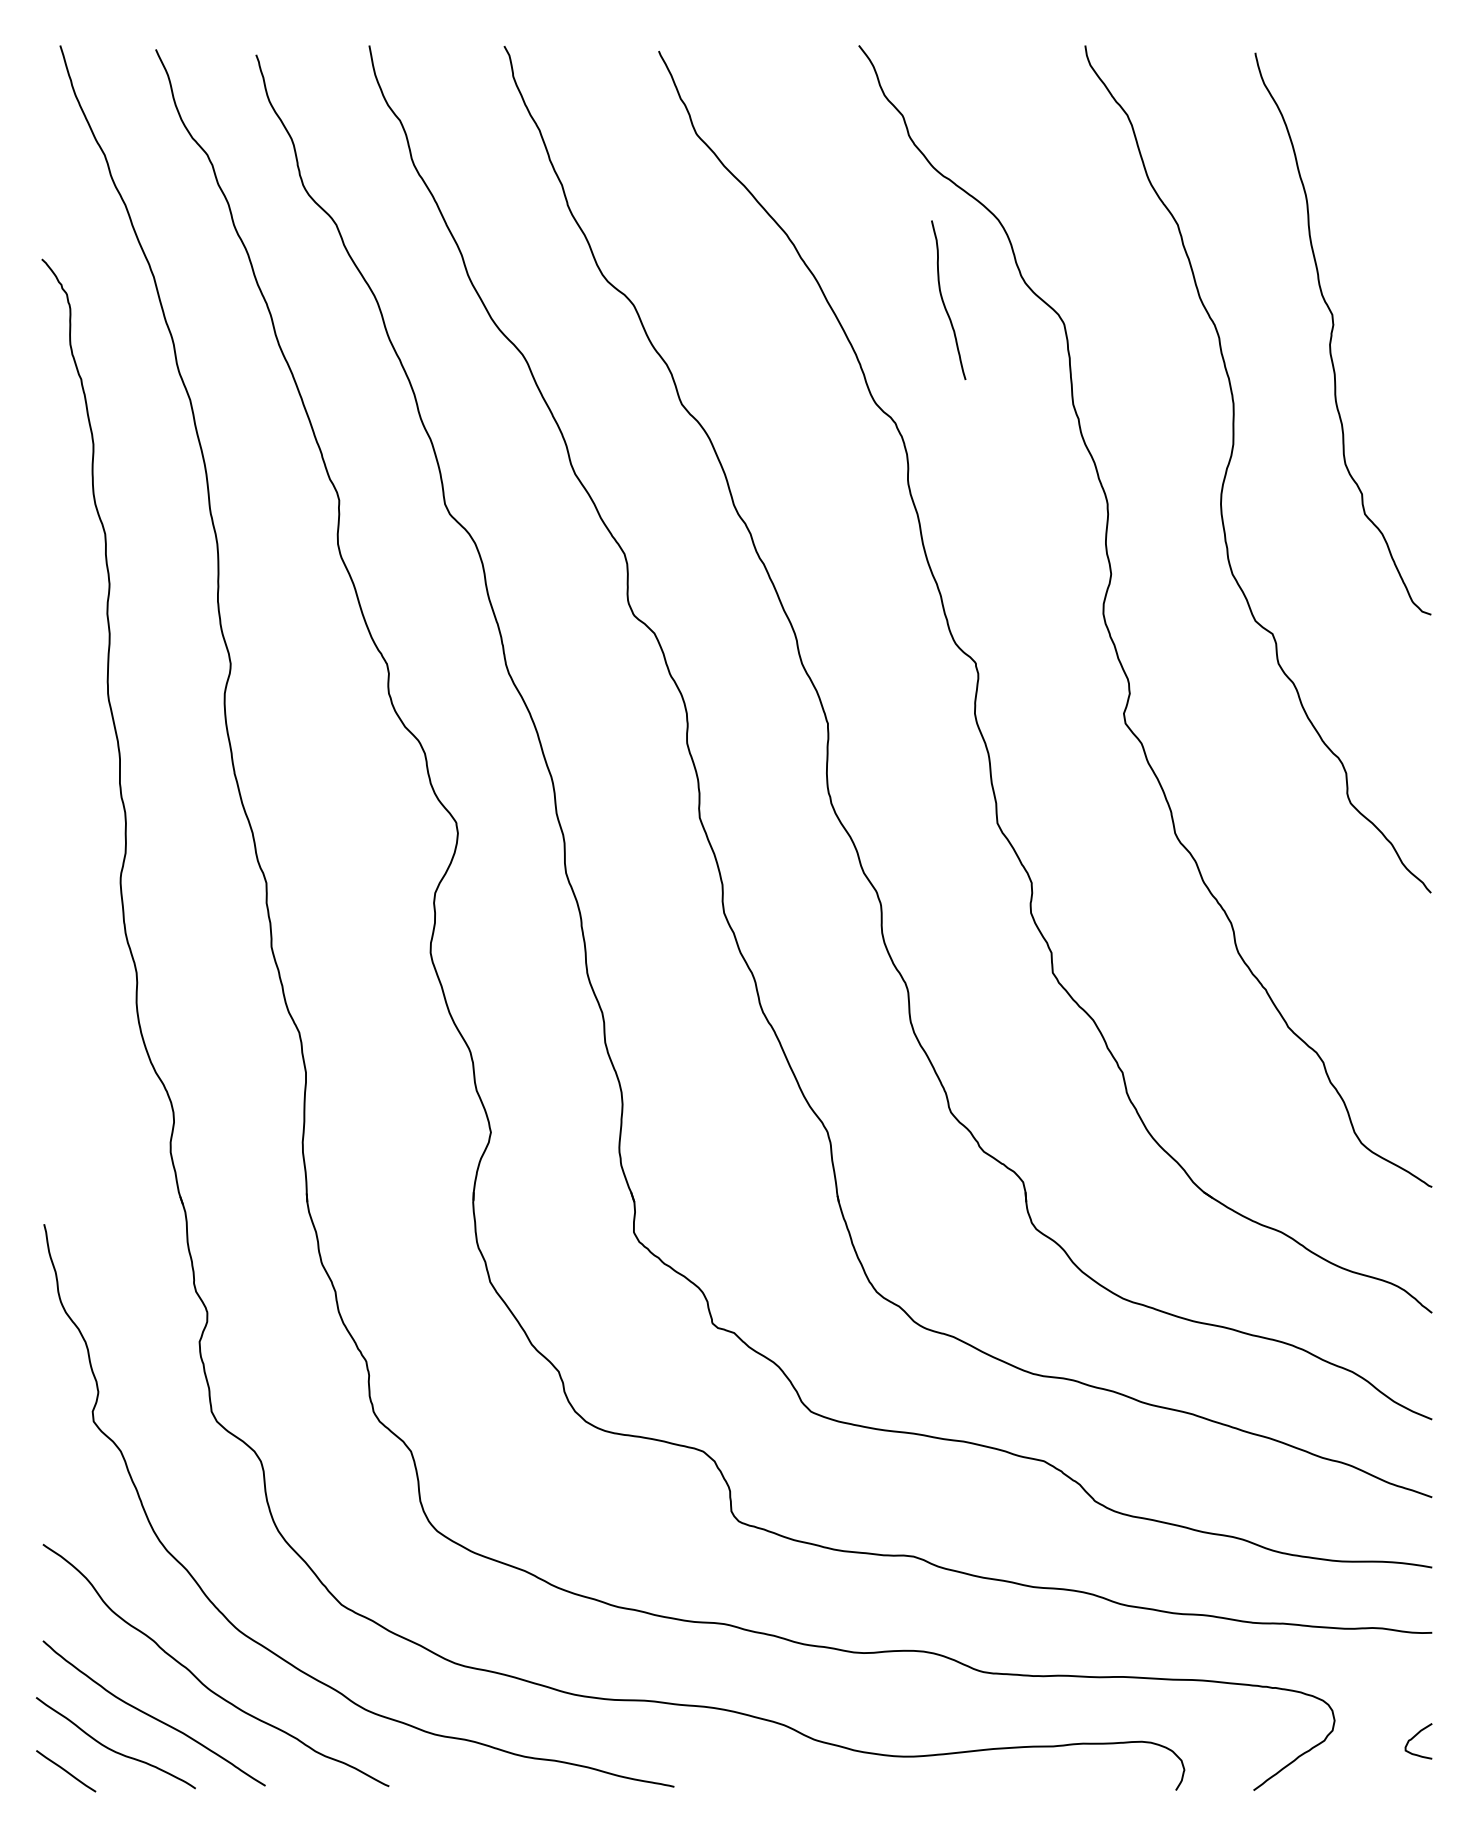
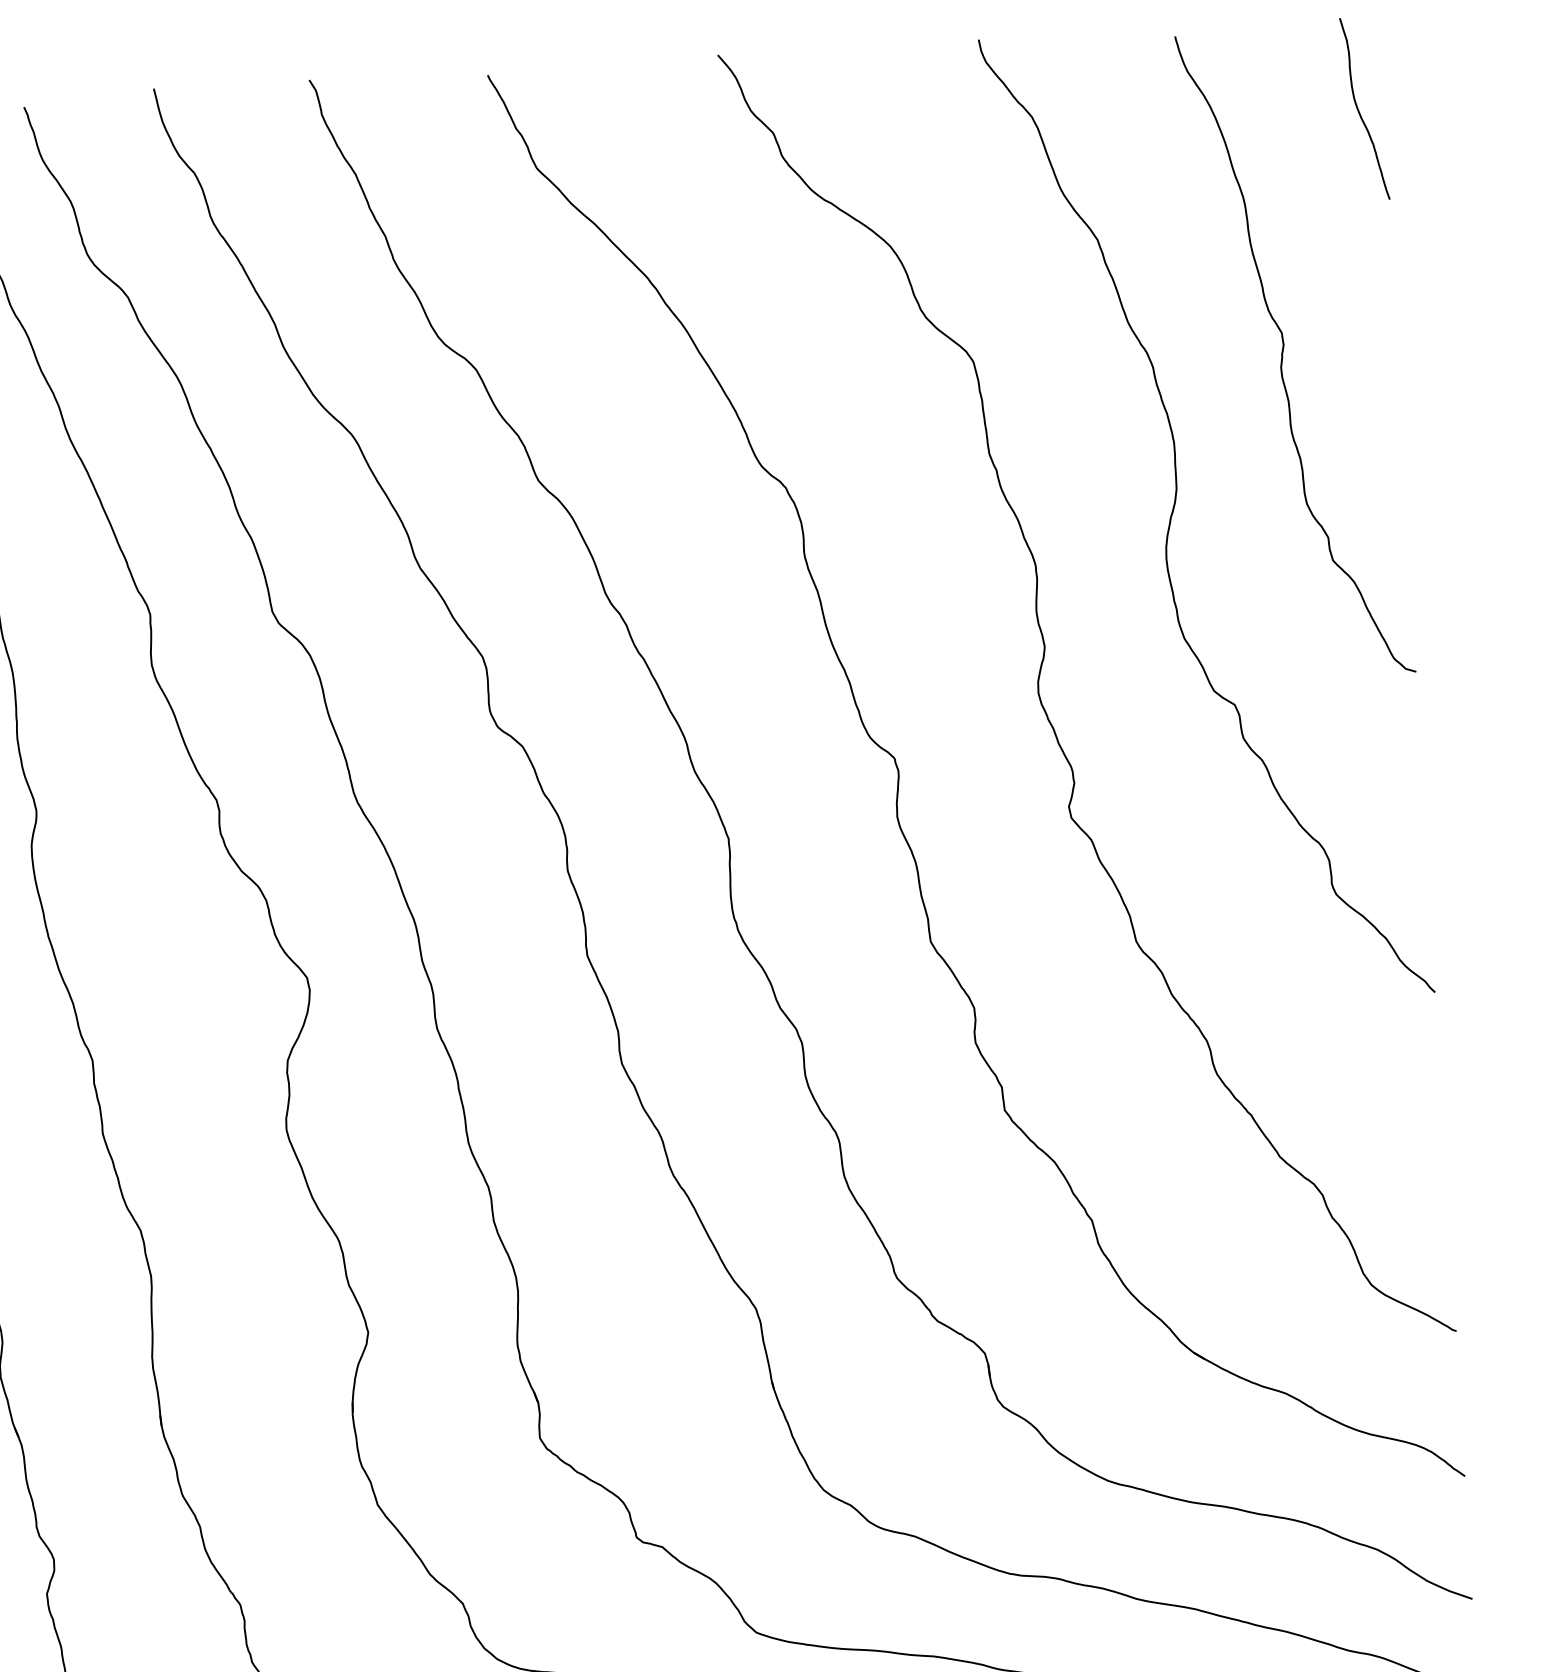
curve: (943, 299) -> (1358, 108), moved

